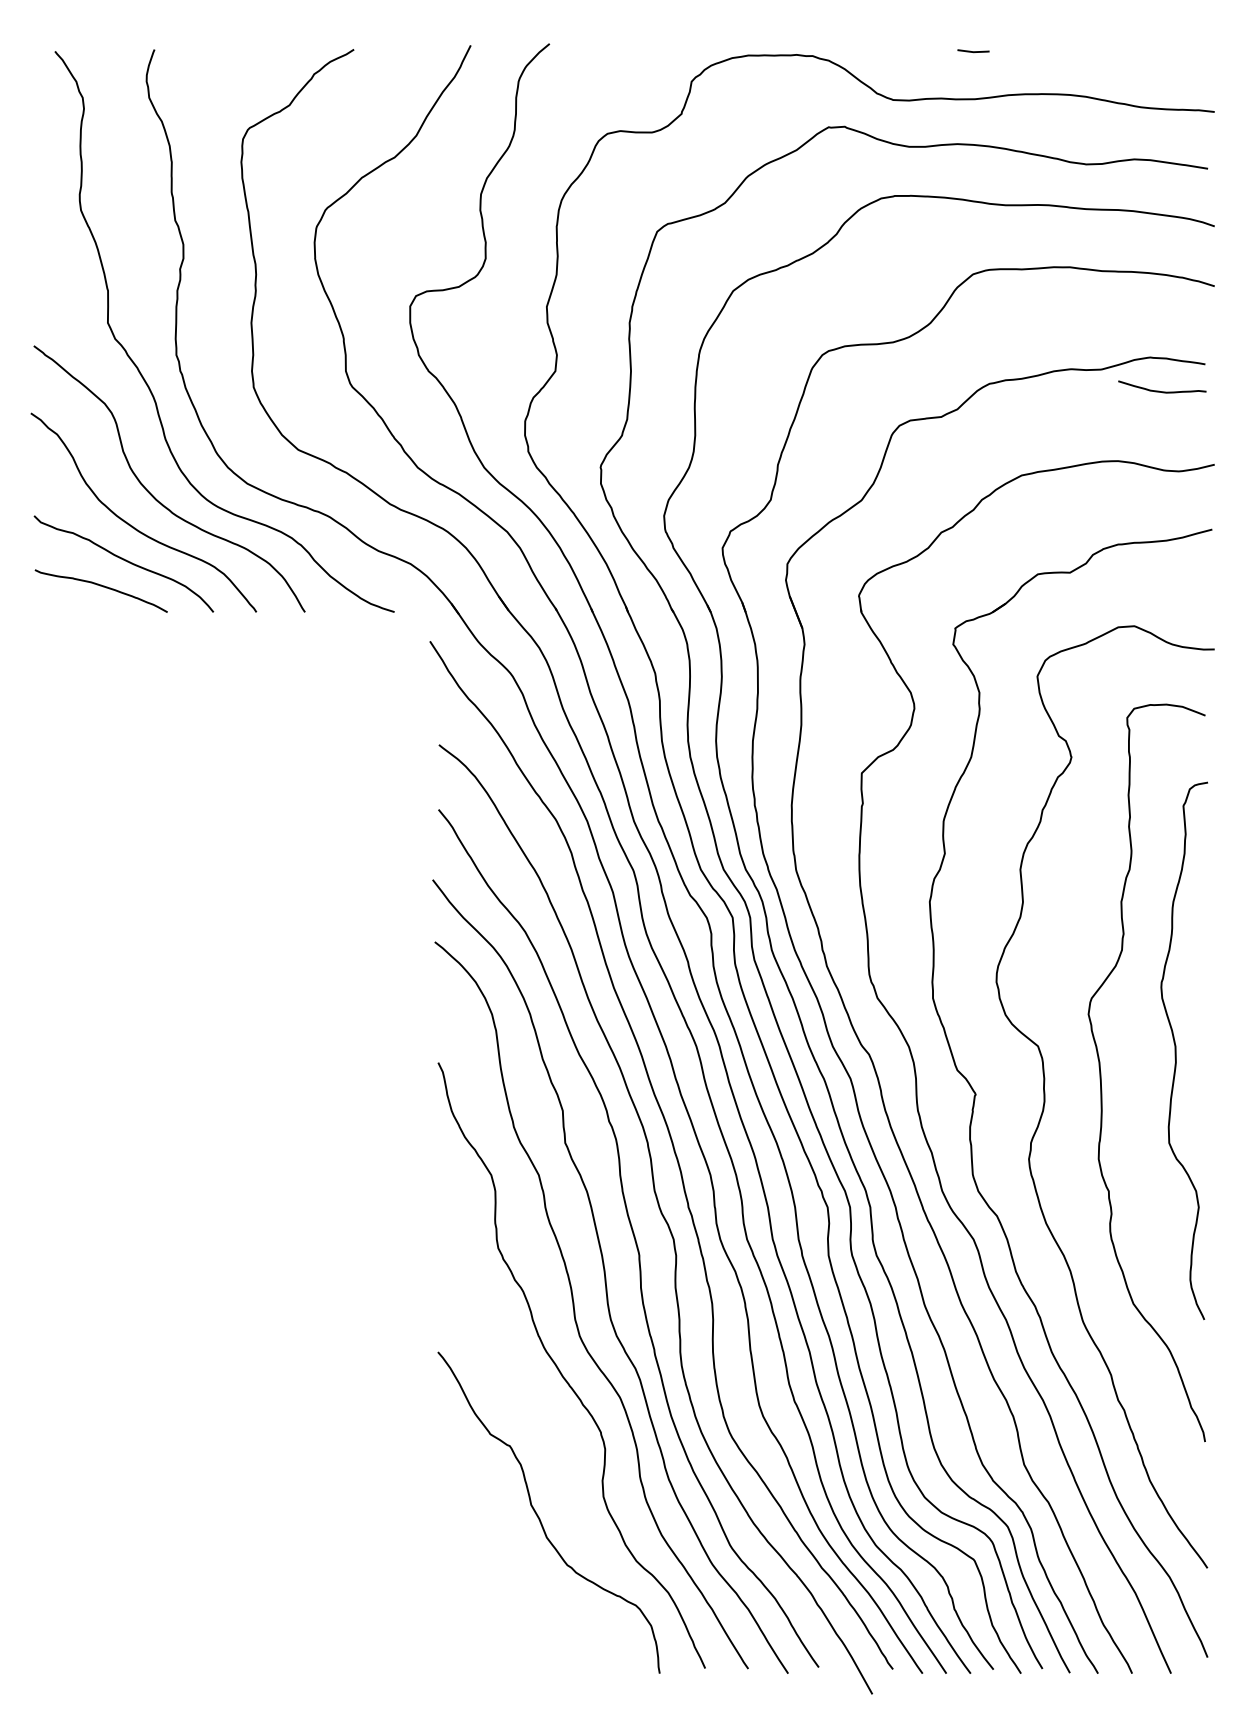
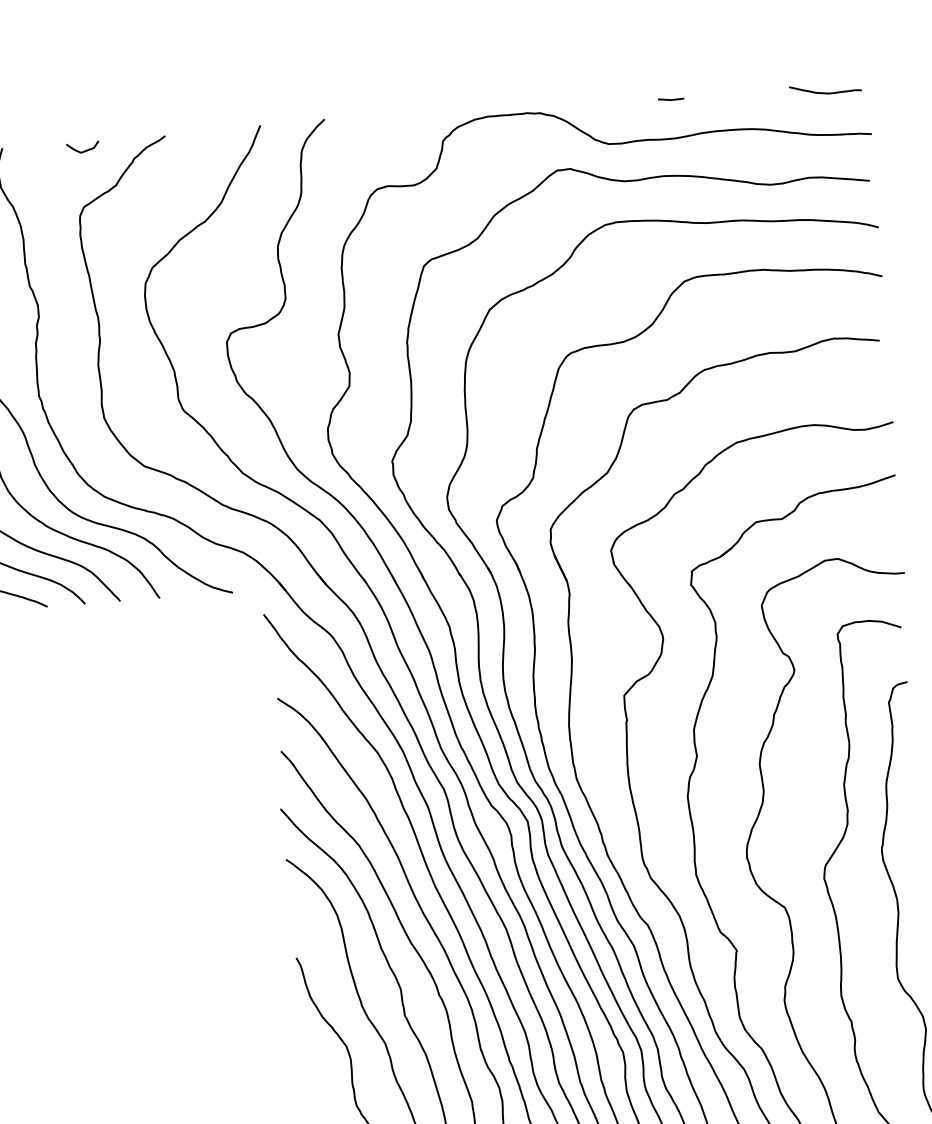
line: (252, 60) -> (83, 151), added
curve: (1159, 390) -> (823, 92), moved

